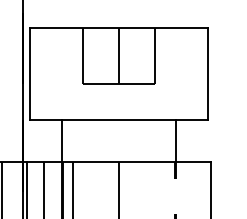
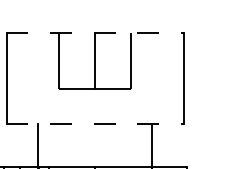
line: (118, 28) -> (94, 33), solid -> dashed
line: (118, 119) -> (94, 124), solid -> dashed

